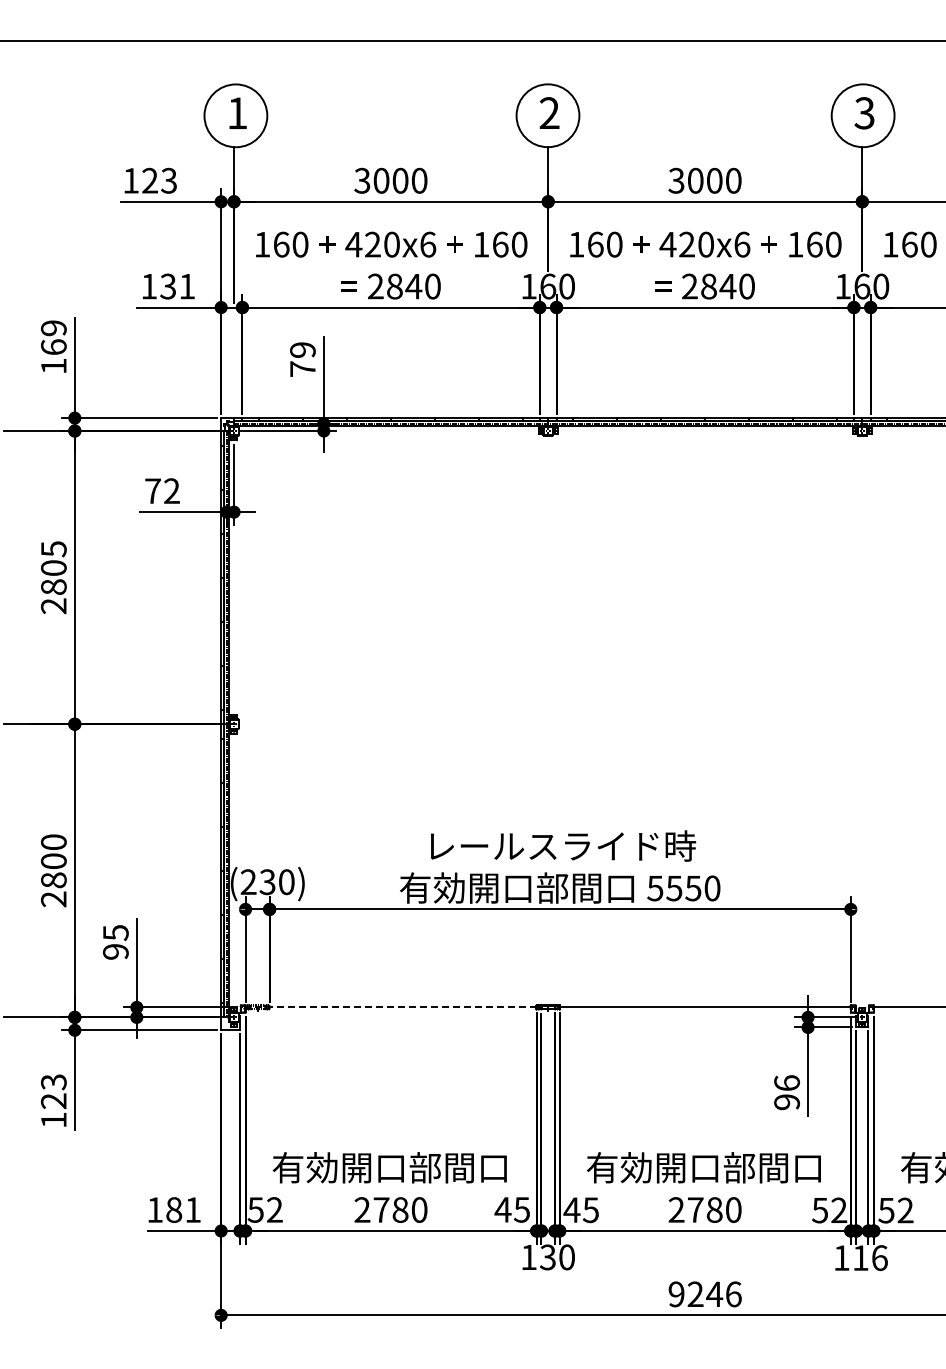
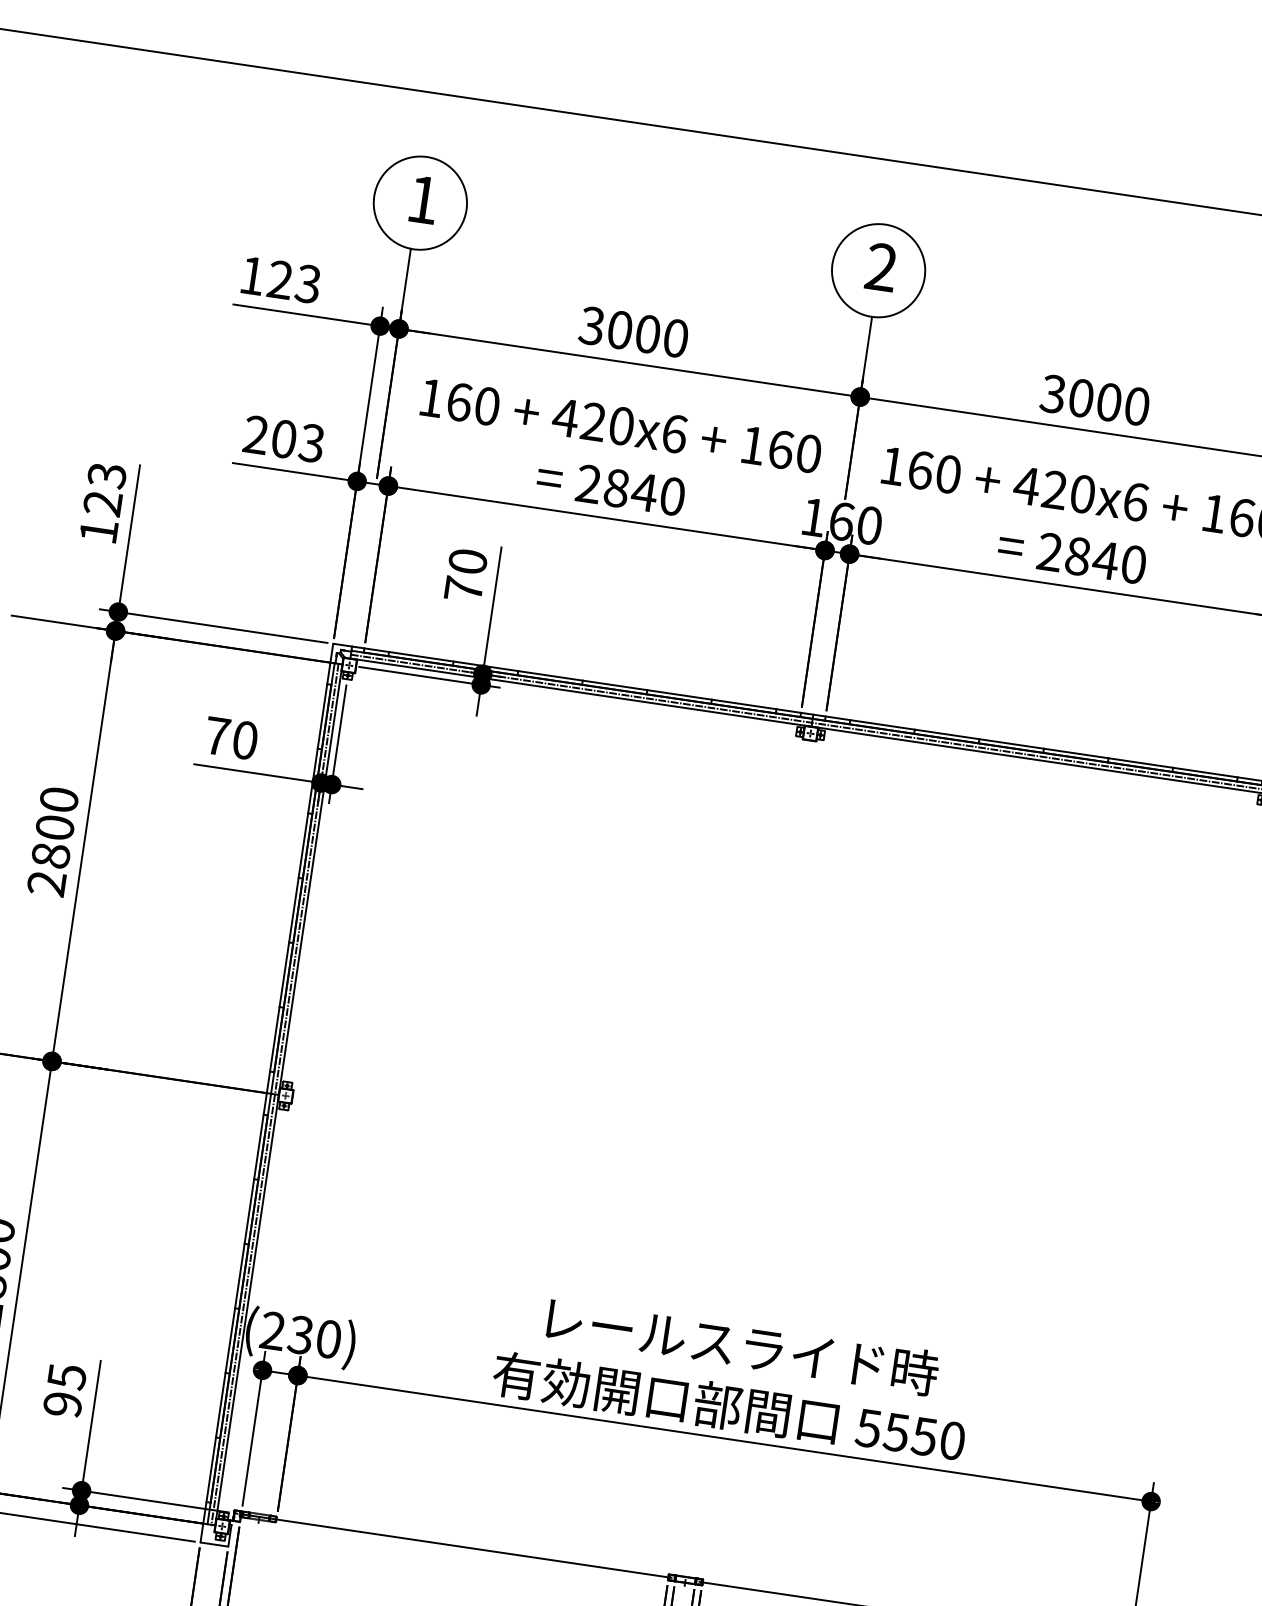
text: (167, 286) -> (282, 438), 131 -> 203
text: (53, 337) -> (104, 489), 169 -> 123
text: (302, 349) -> (467, 560), 79 -> 70
text: (171, 491) -> (244, 740), 72 -> 70
text: (53, 549) -> (58, 800), 2805 -> 2800
line: (391, 1007) -> (455, 1545), dashed -> solid

